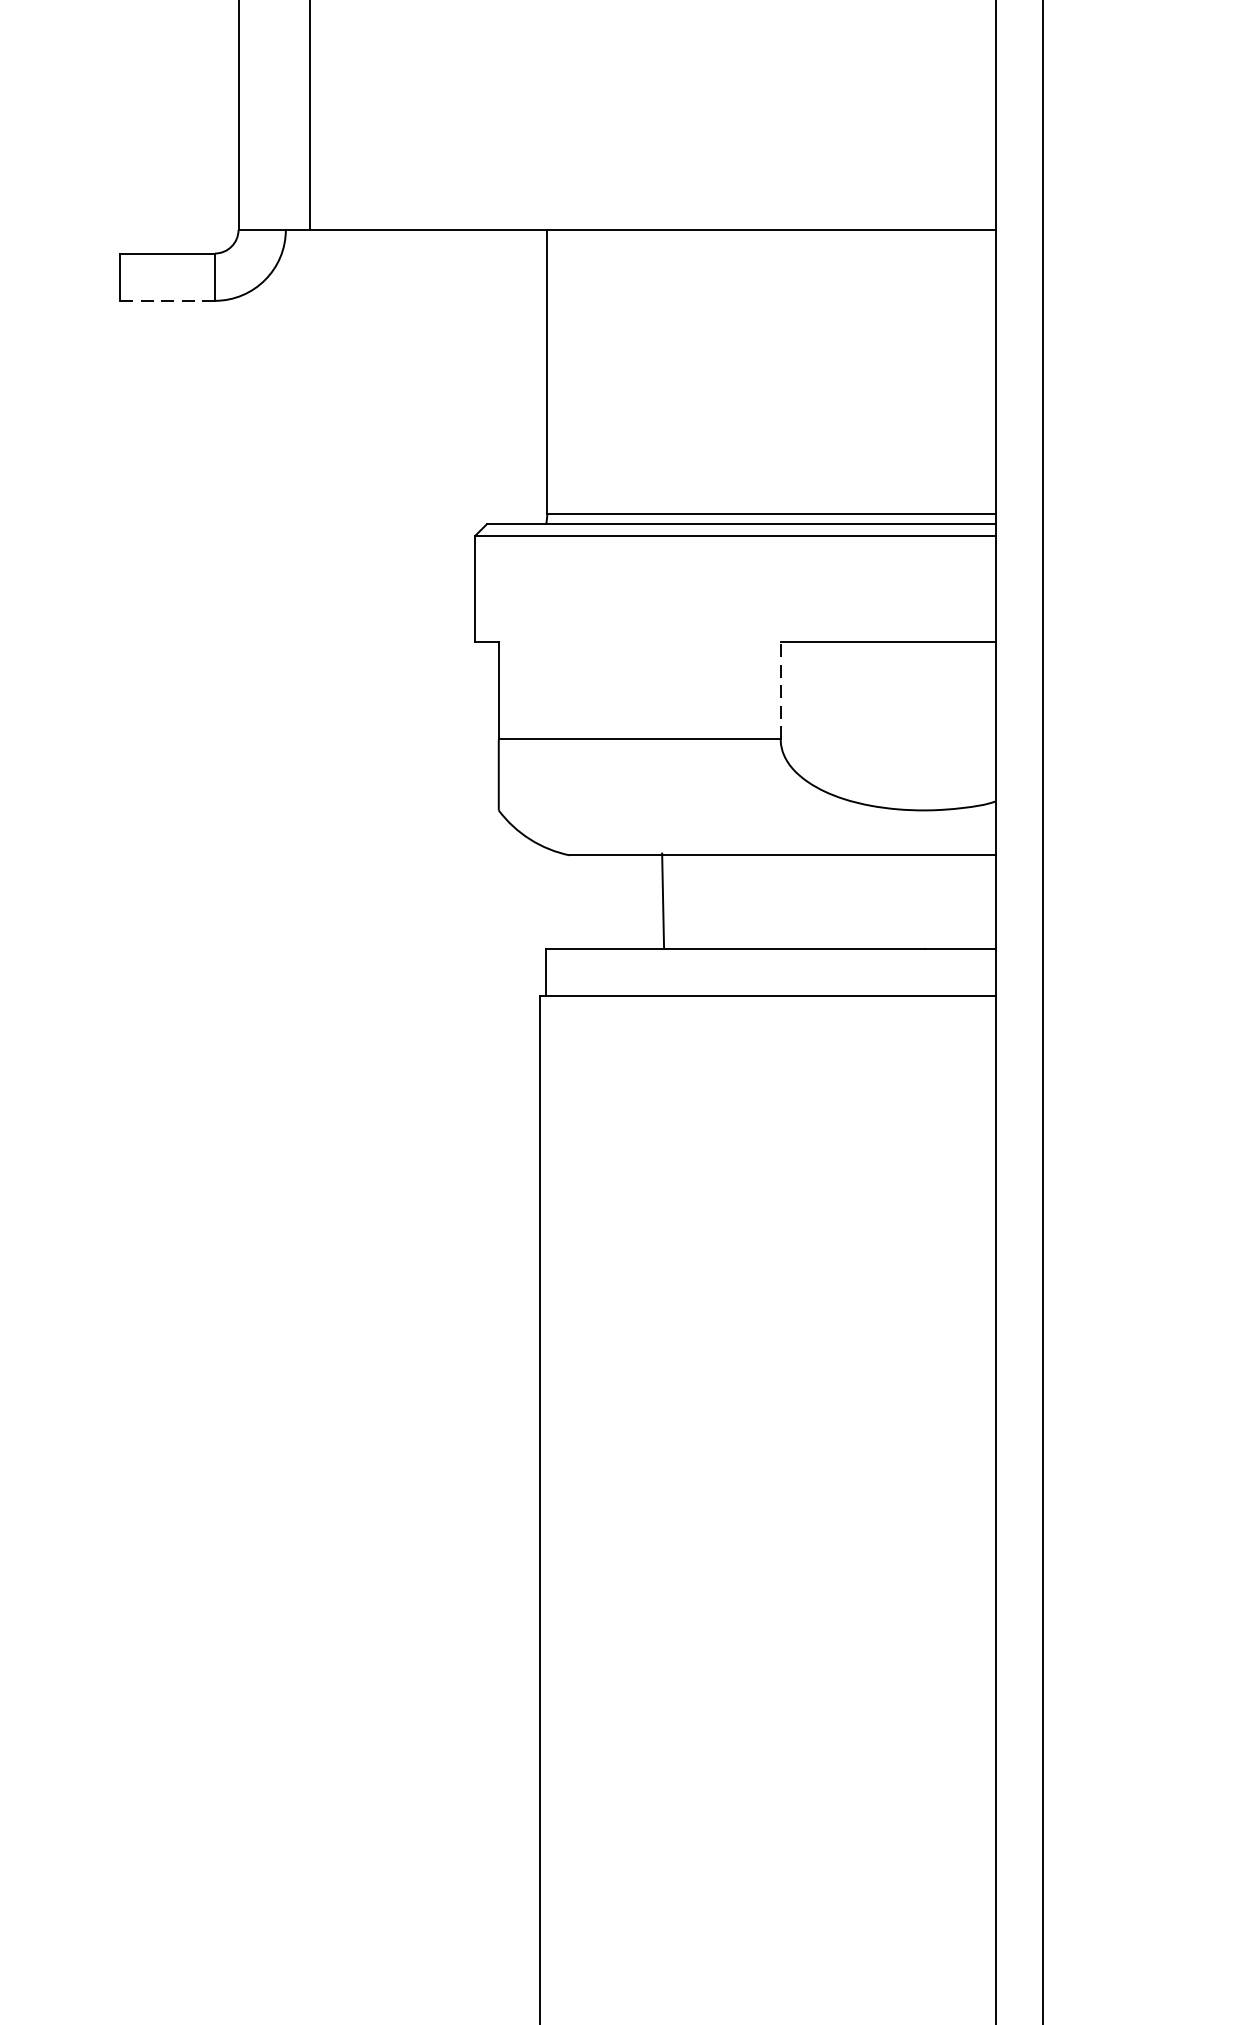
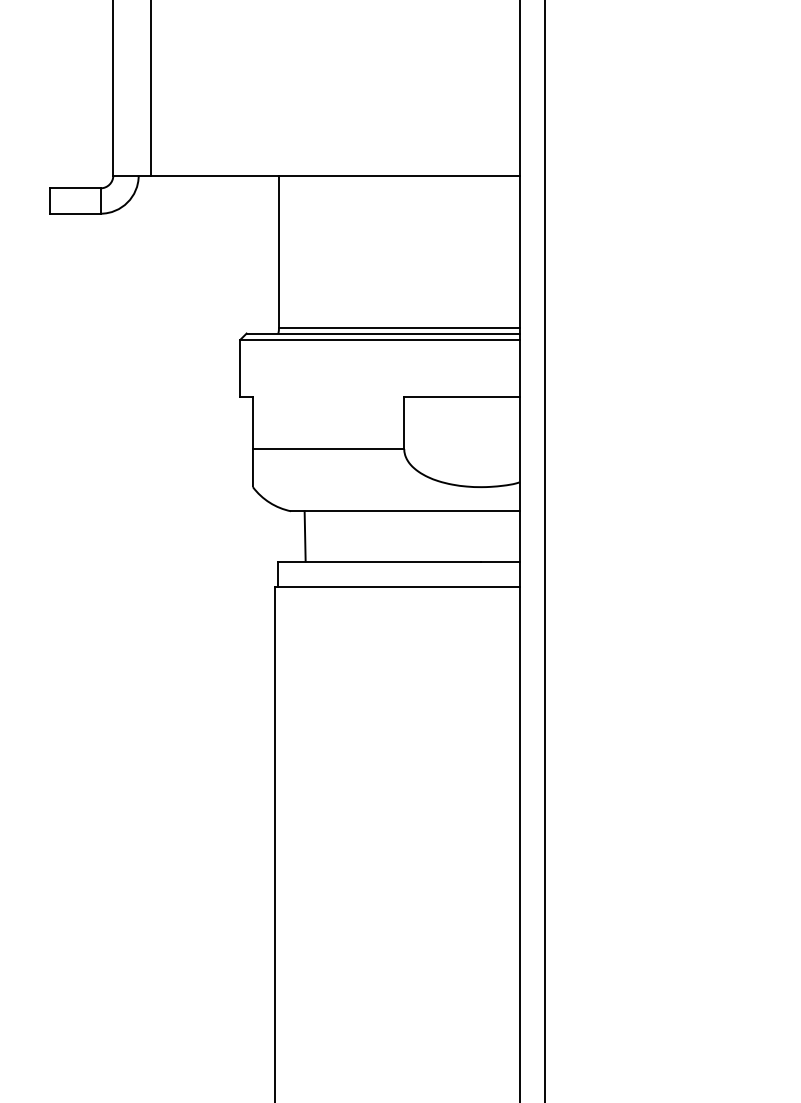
line: (168, 300) -> (75, 213), dashed -> solid
line: (781, 689) -> (404, 422), dashed -> solid
line: (661, 900) -> (304, 536), moved

